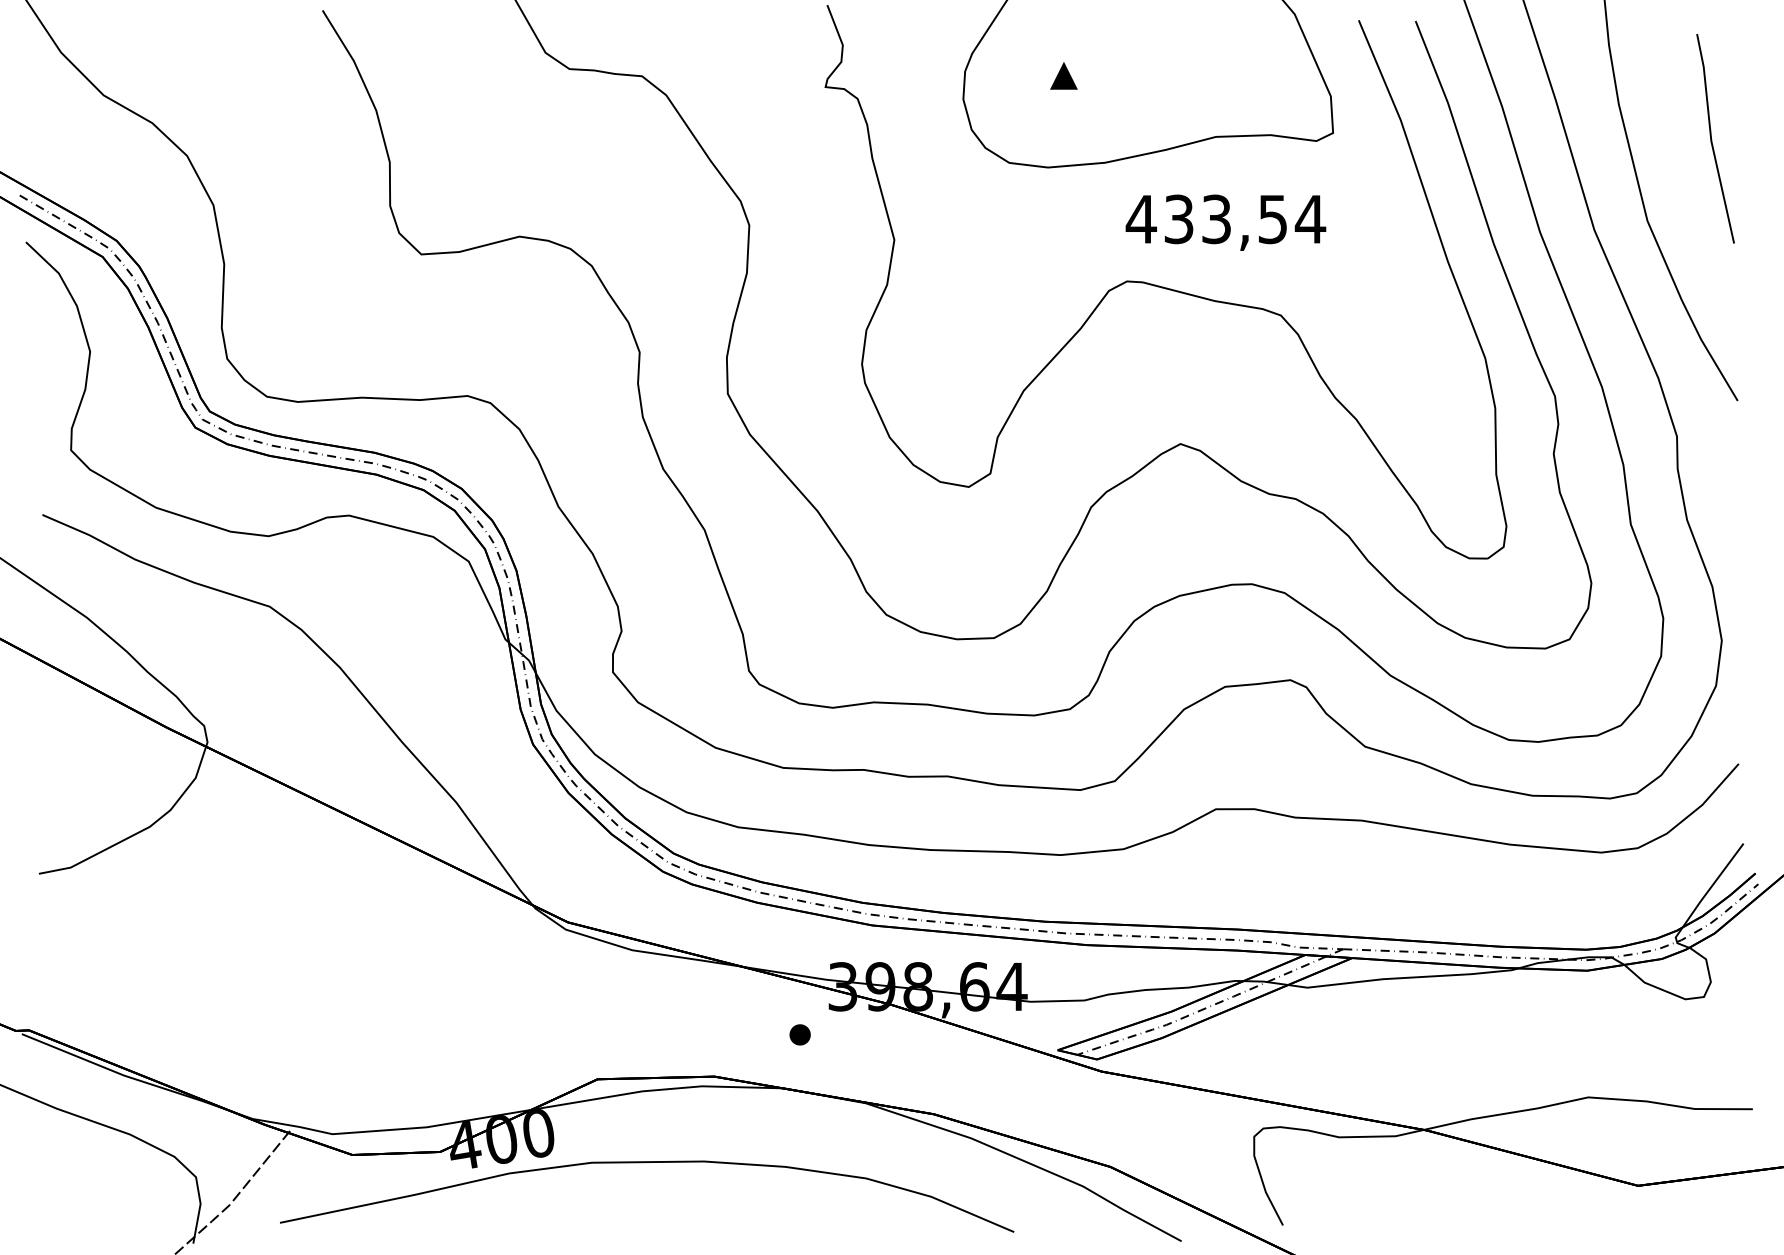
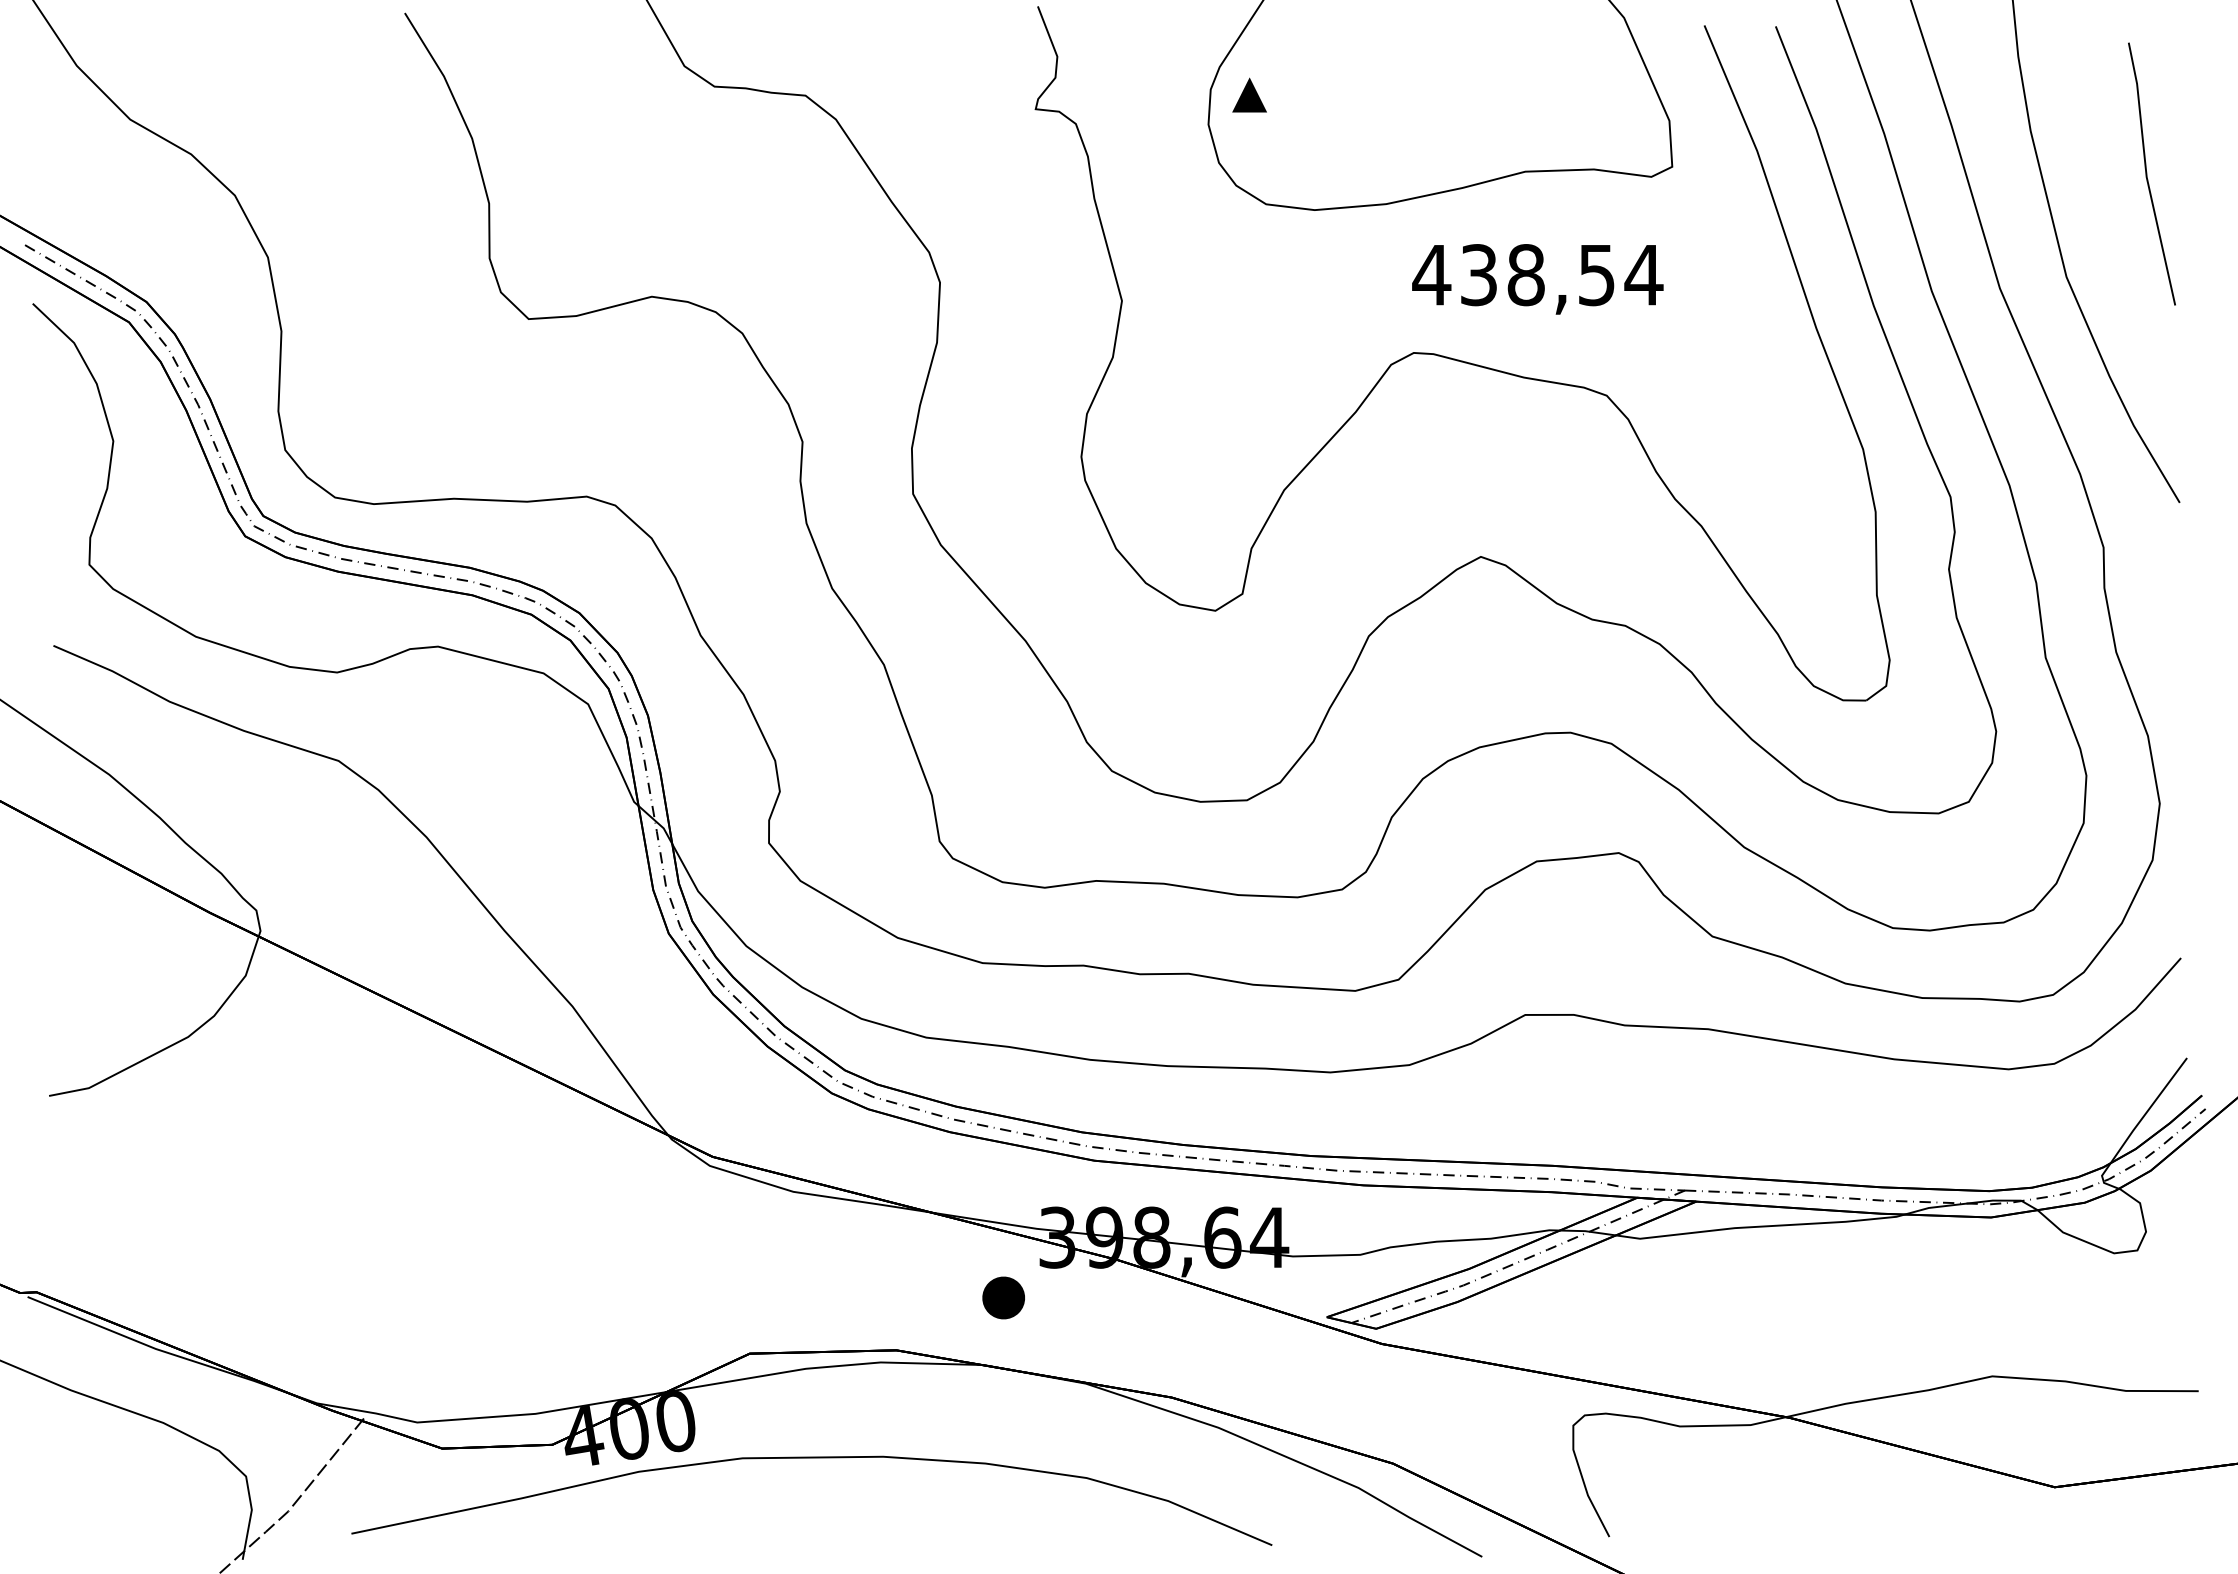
part: (1063, 75) -> (1249, 94), moved
text: (1216, 219) -> (1525, 275), 433,54 -> 438,54
part: (799, 1034) -> (1003, 1297), size x1.6

